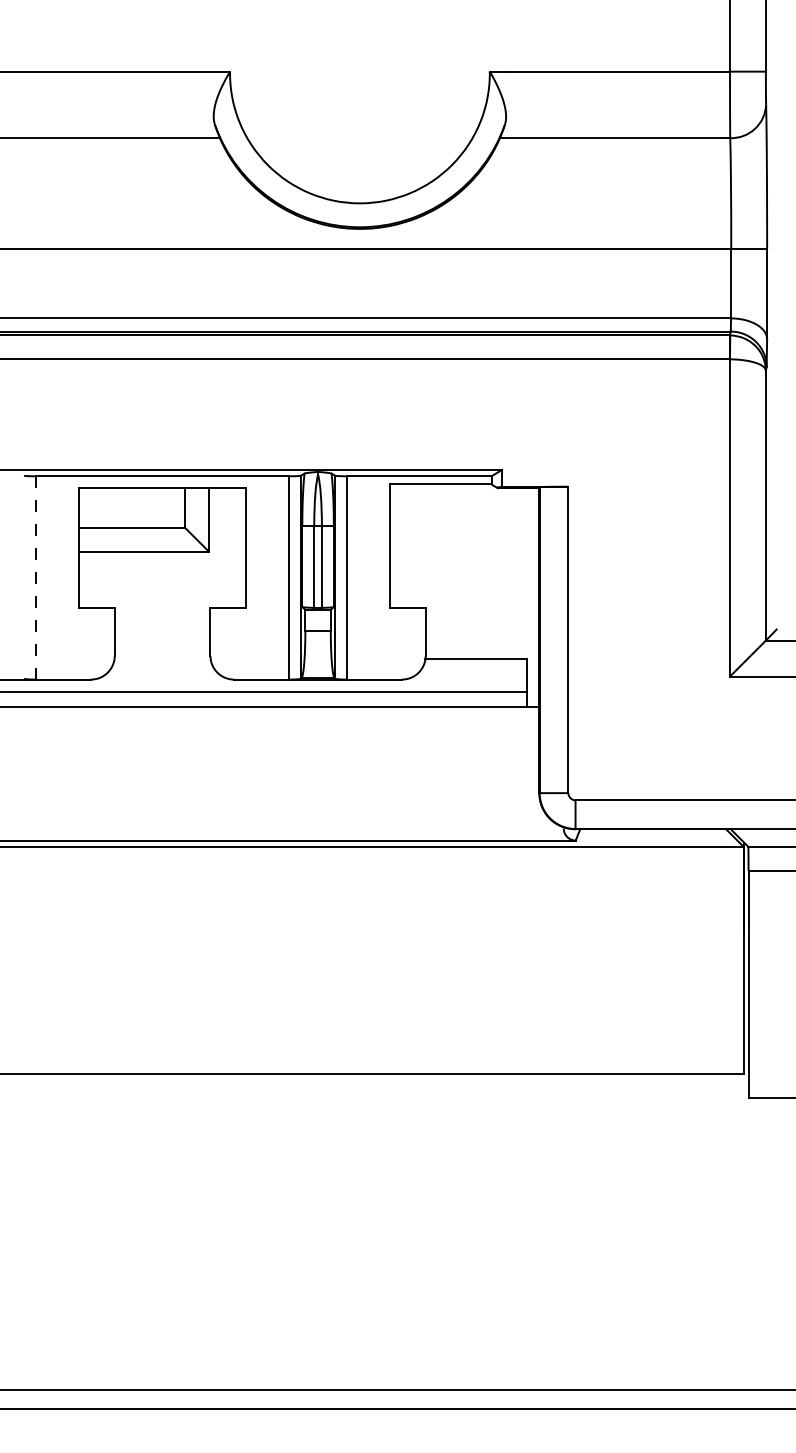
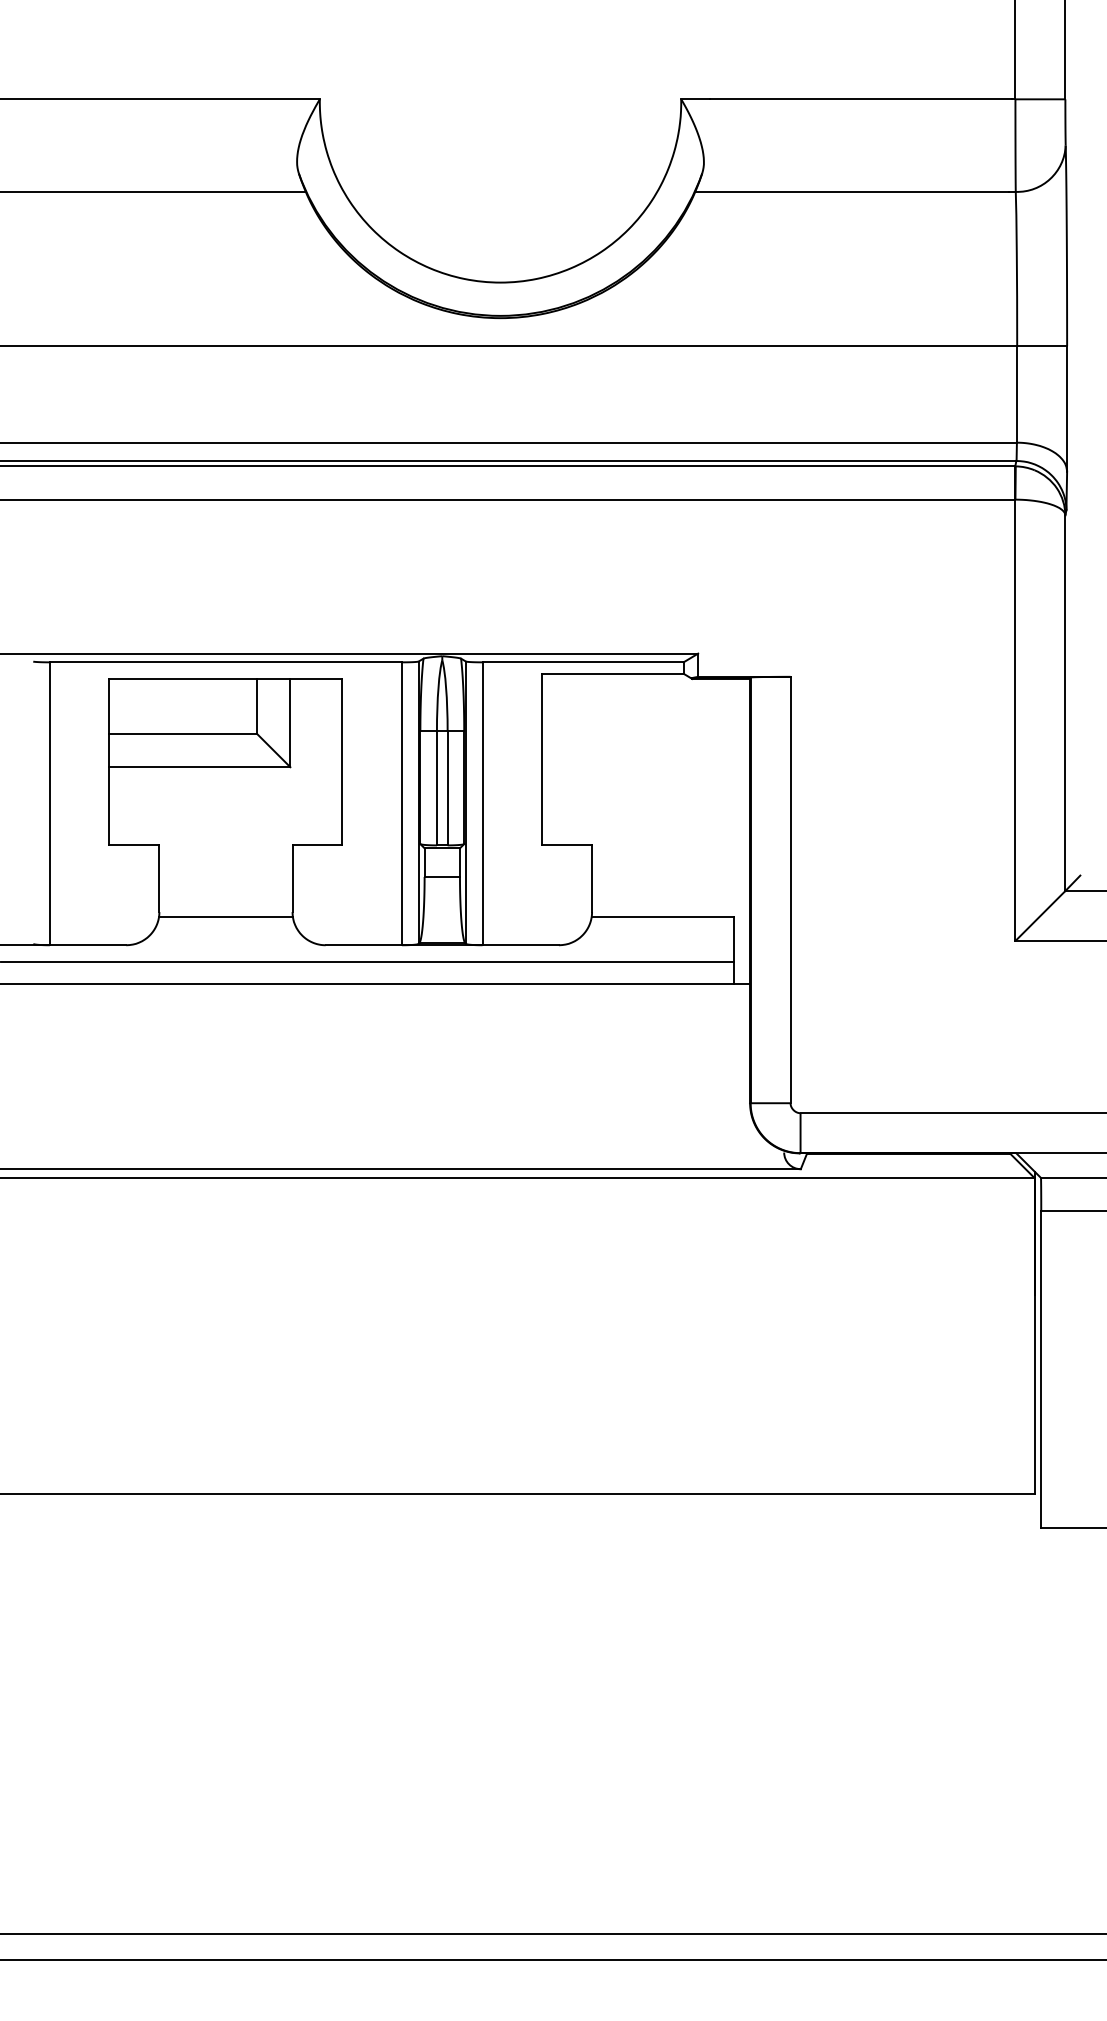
line: (35, 578) -> (49, 804), dashed -> solid
line: (162, 658) -> (225, 916), added

